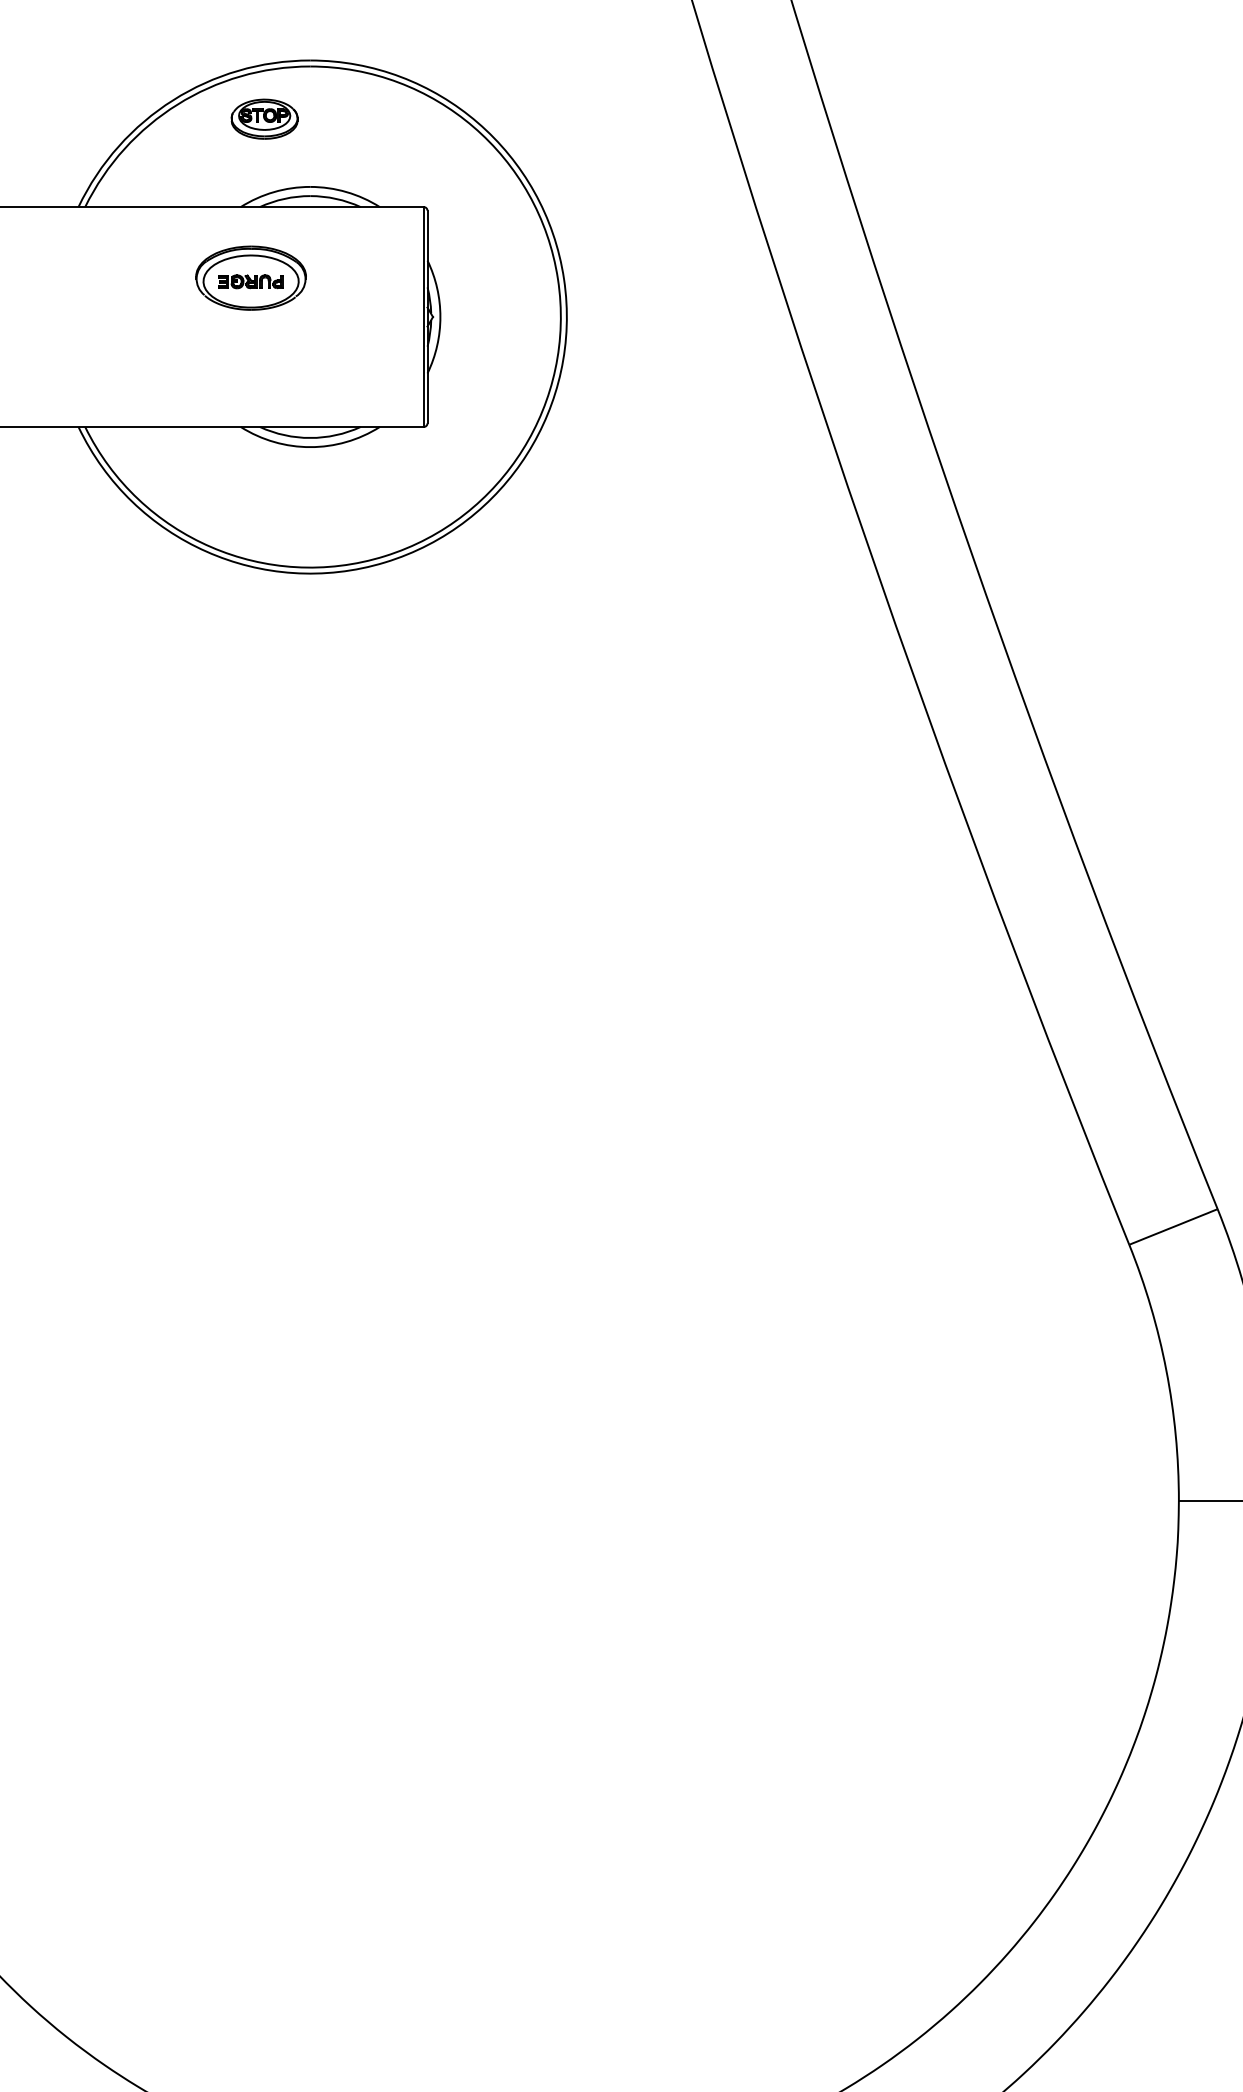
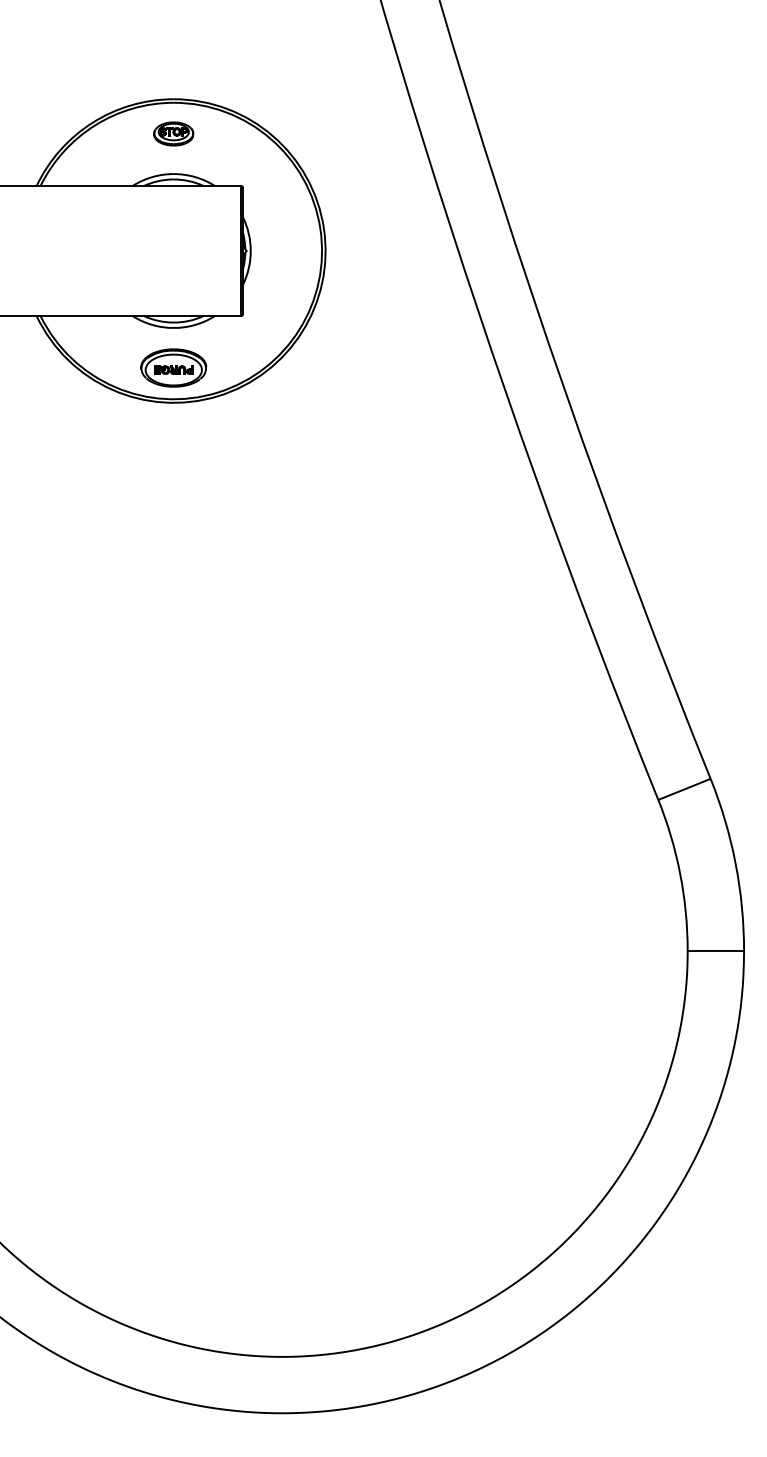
part: (264, 118) -> (173, 133), moved
part: (250, 277) -> (173, 367), moved

